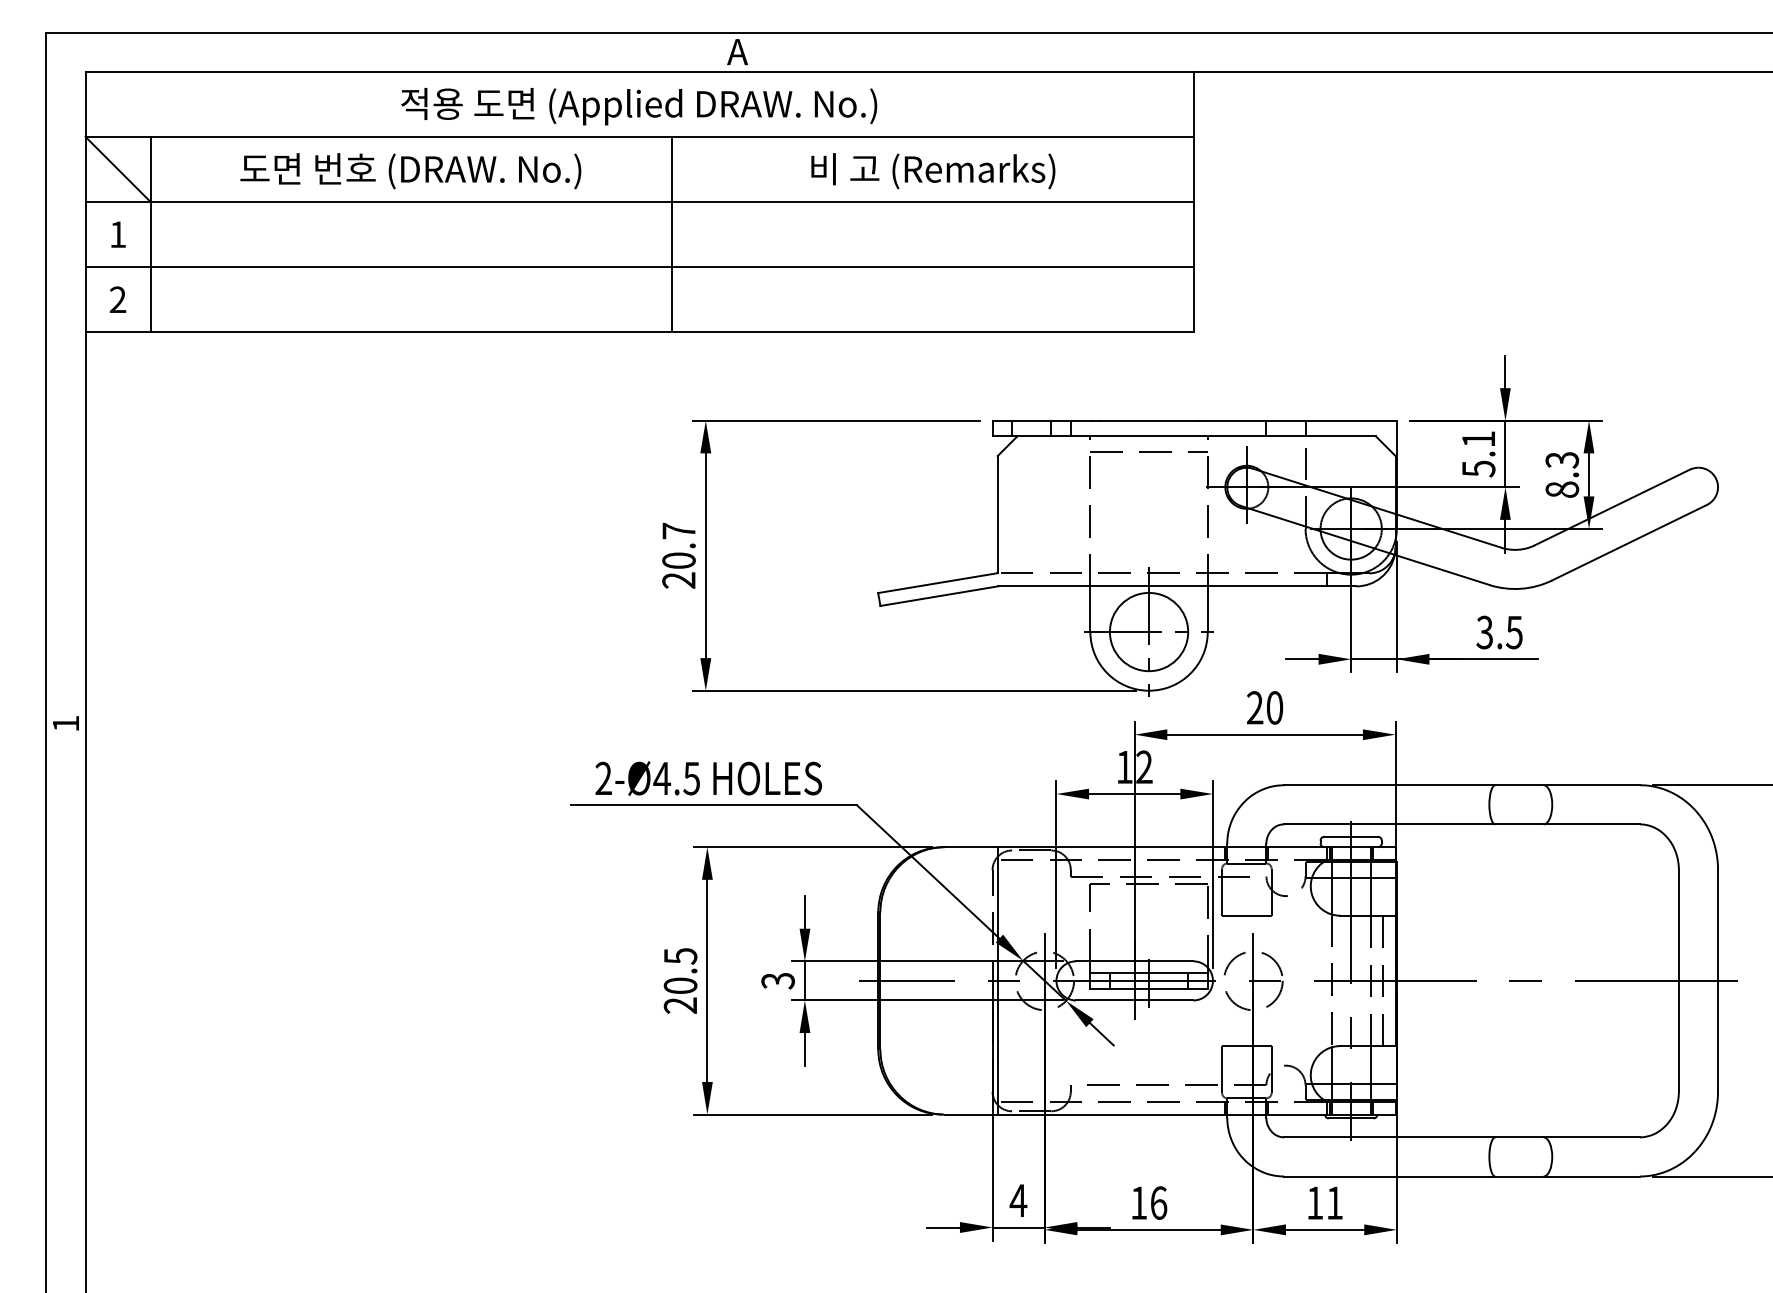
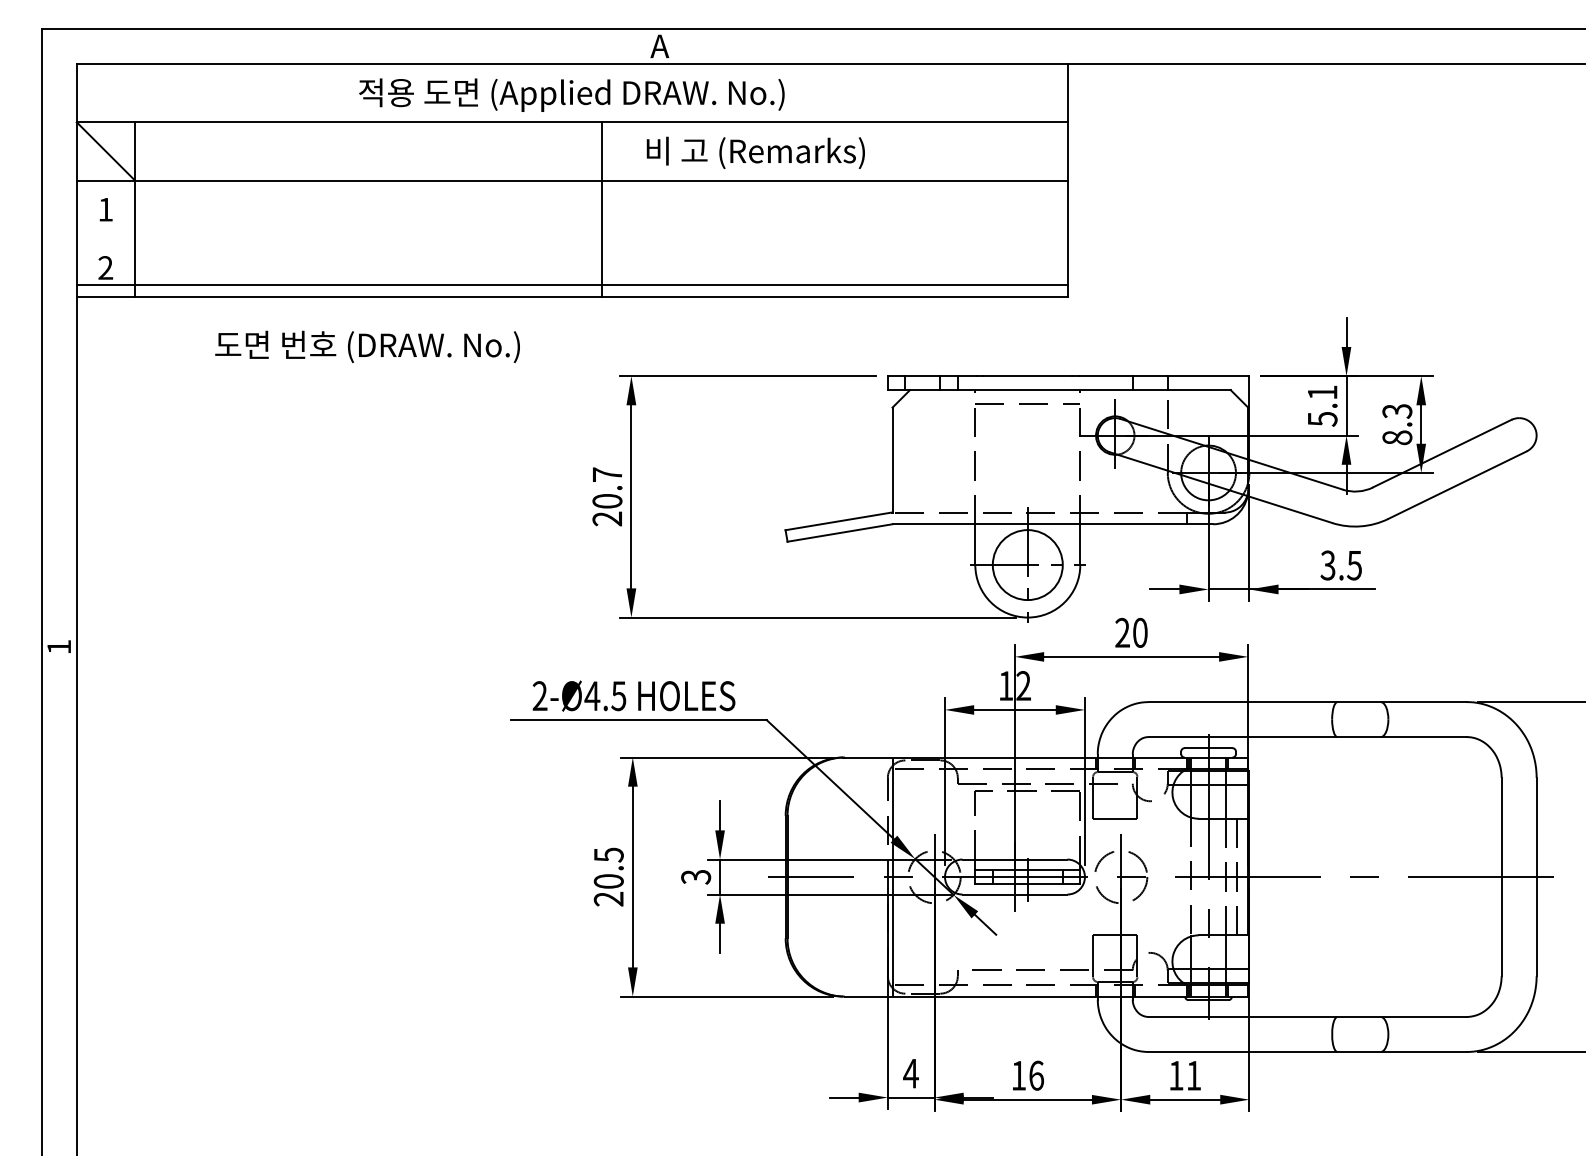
text: (410, 170) -> (367, 346), moved
text: (932, 170) -> (755, 152), moved
line: (639, 266) -> (572, 284), moved

